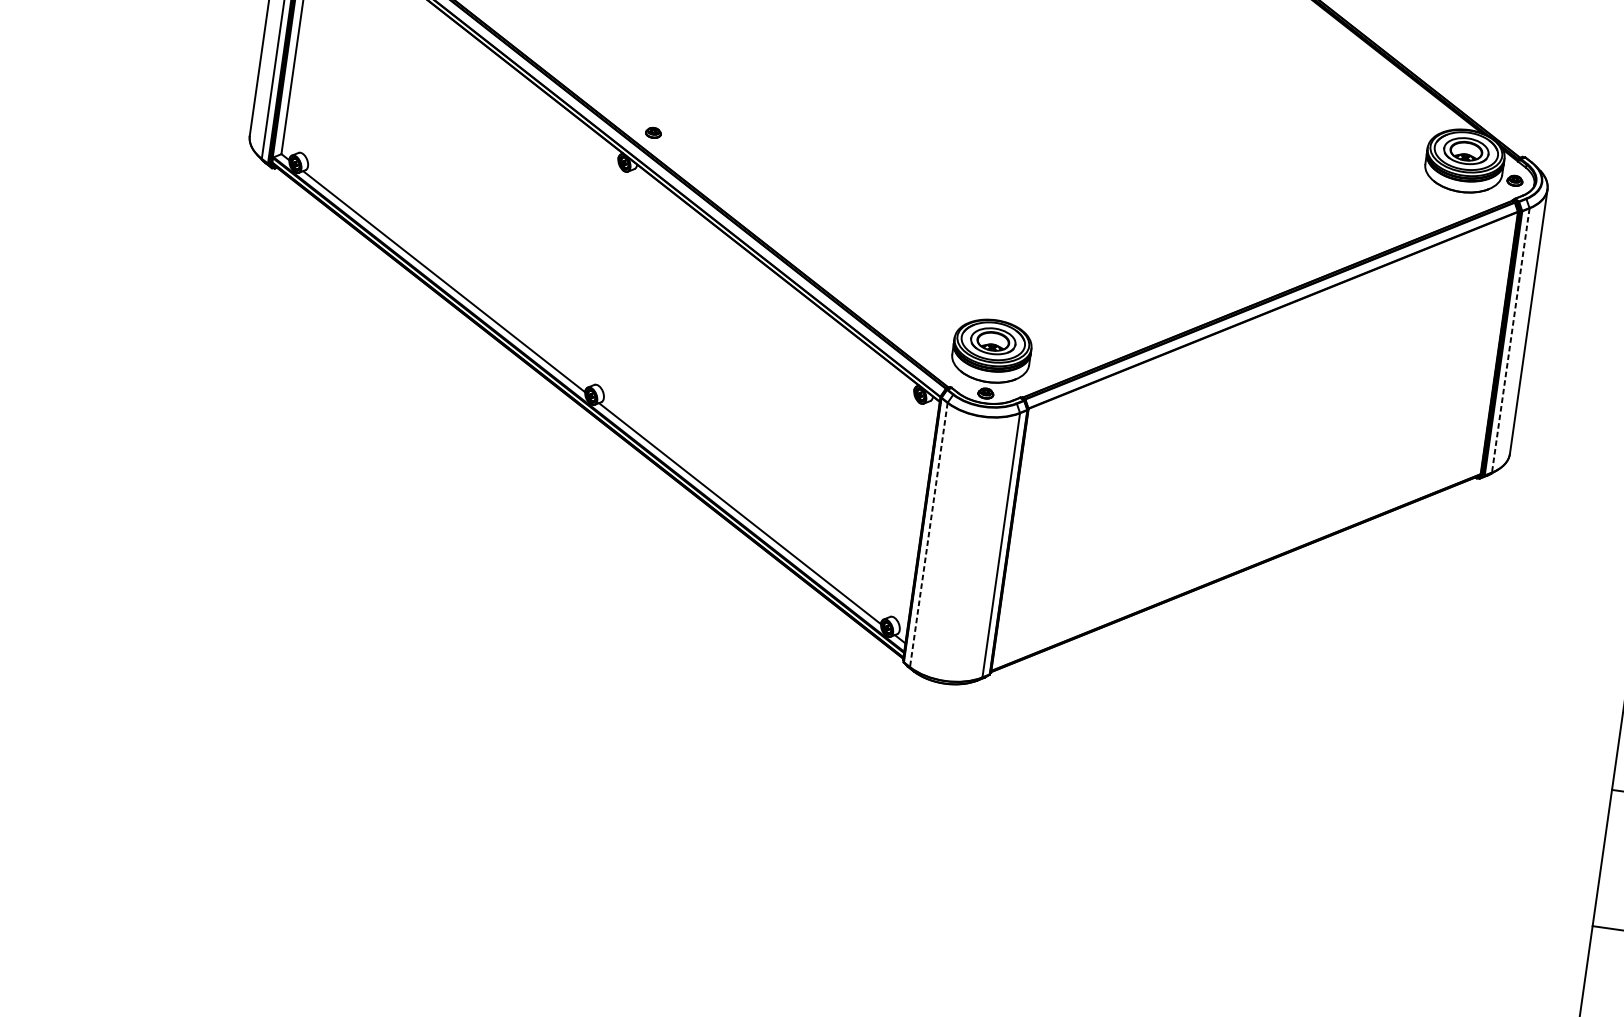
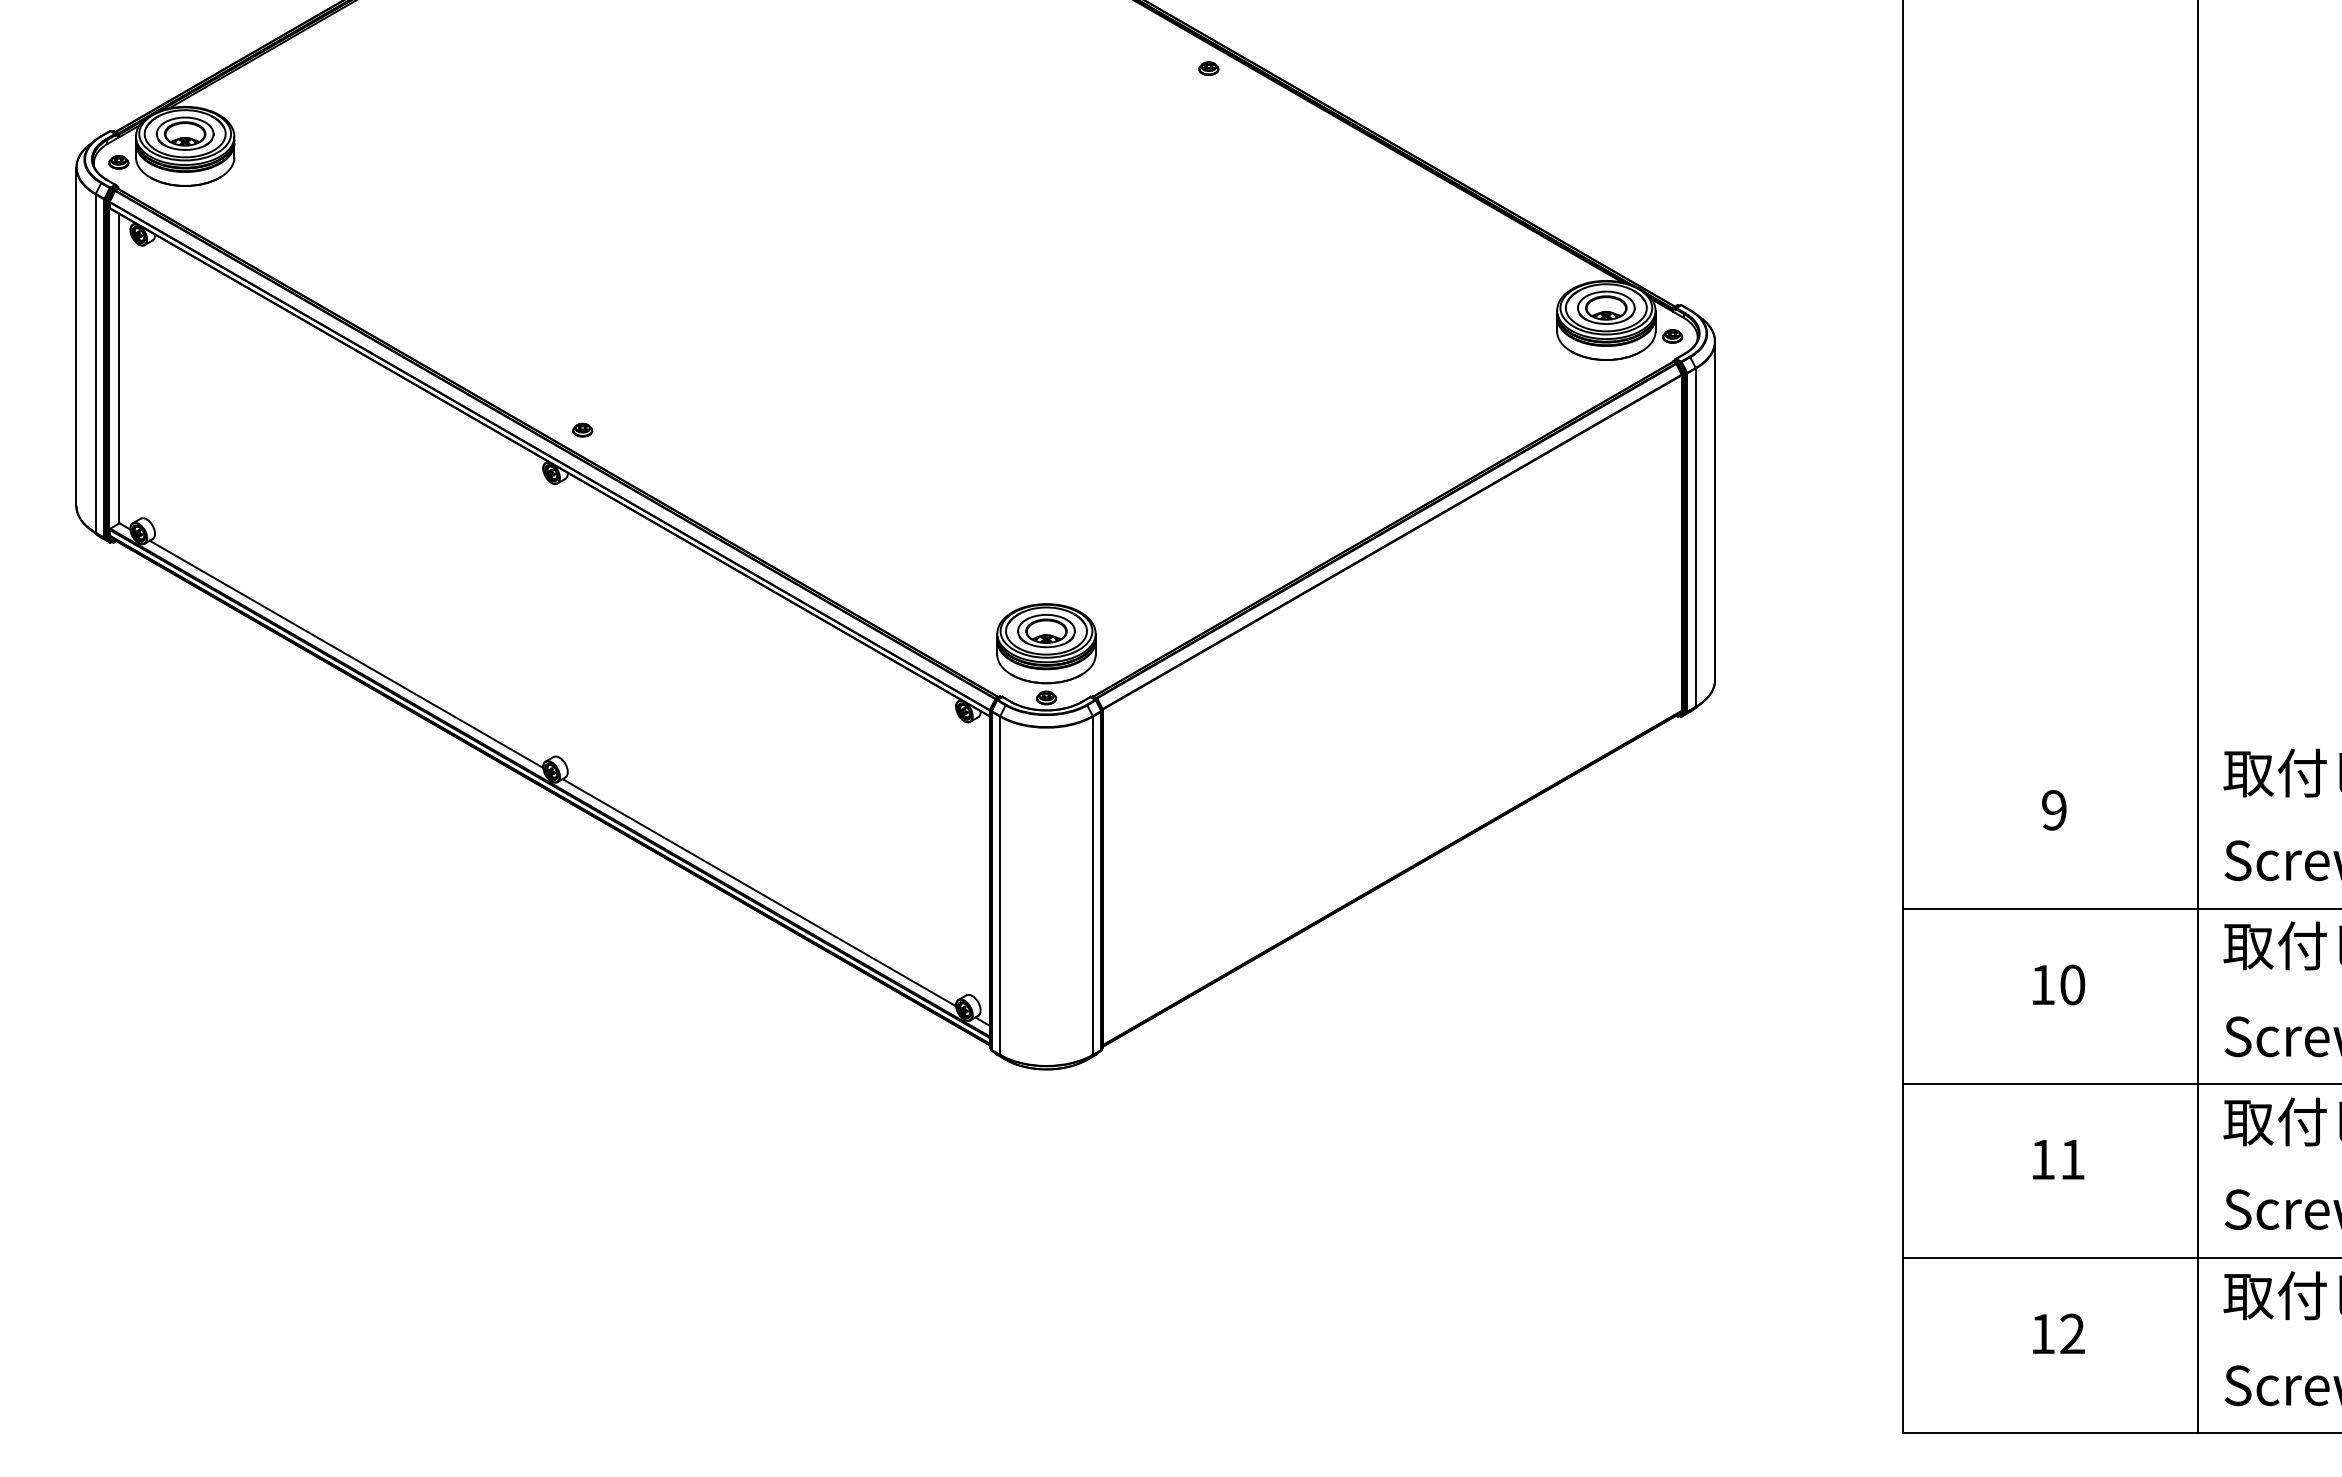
line: (1510, 341) -> (1695, 538), dashed -> solid
line: (929, 535) -> (1000, 886), dashed -> solid

